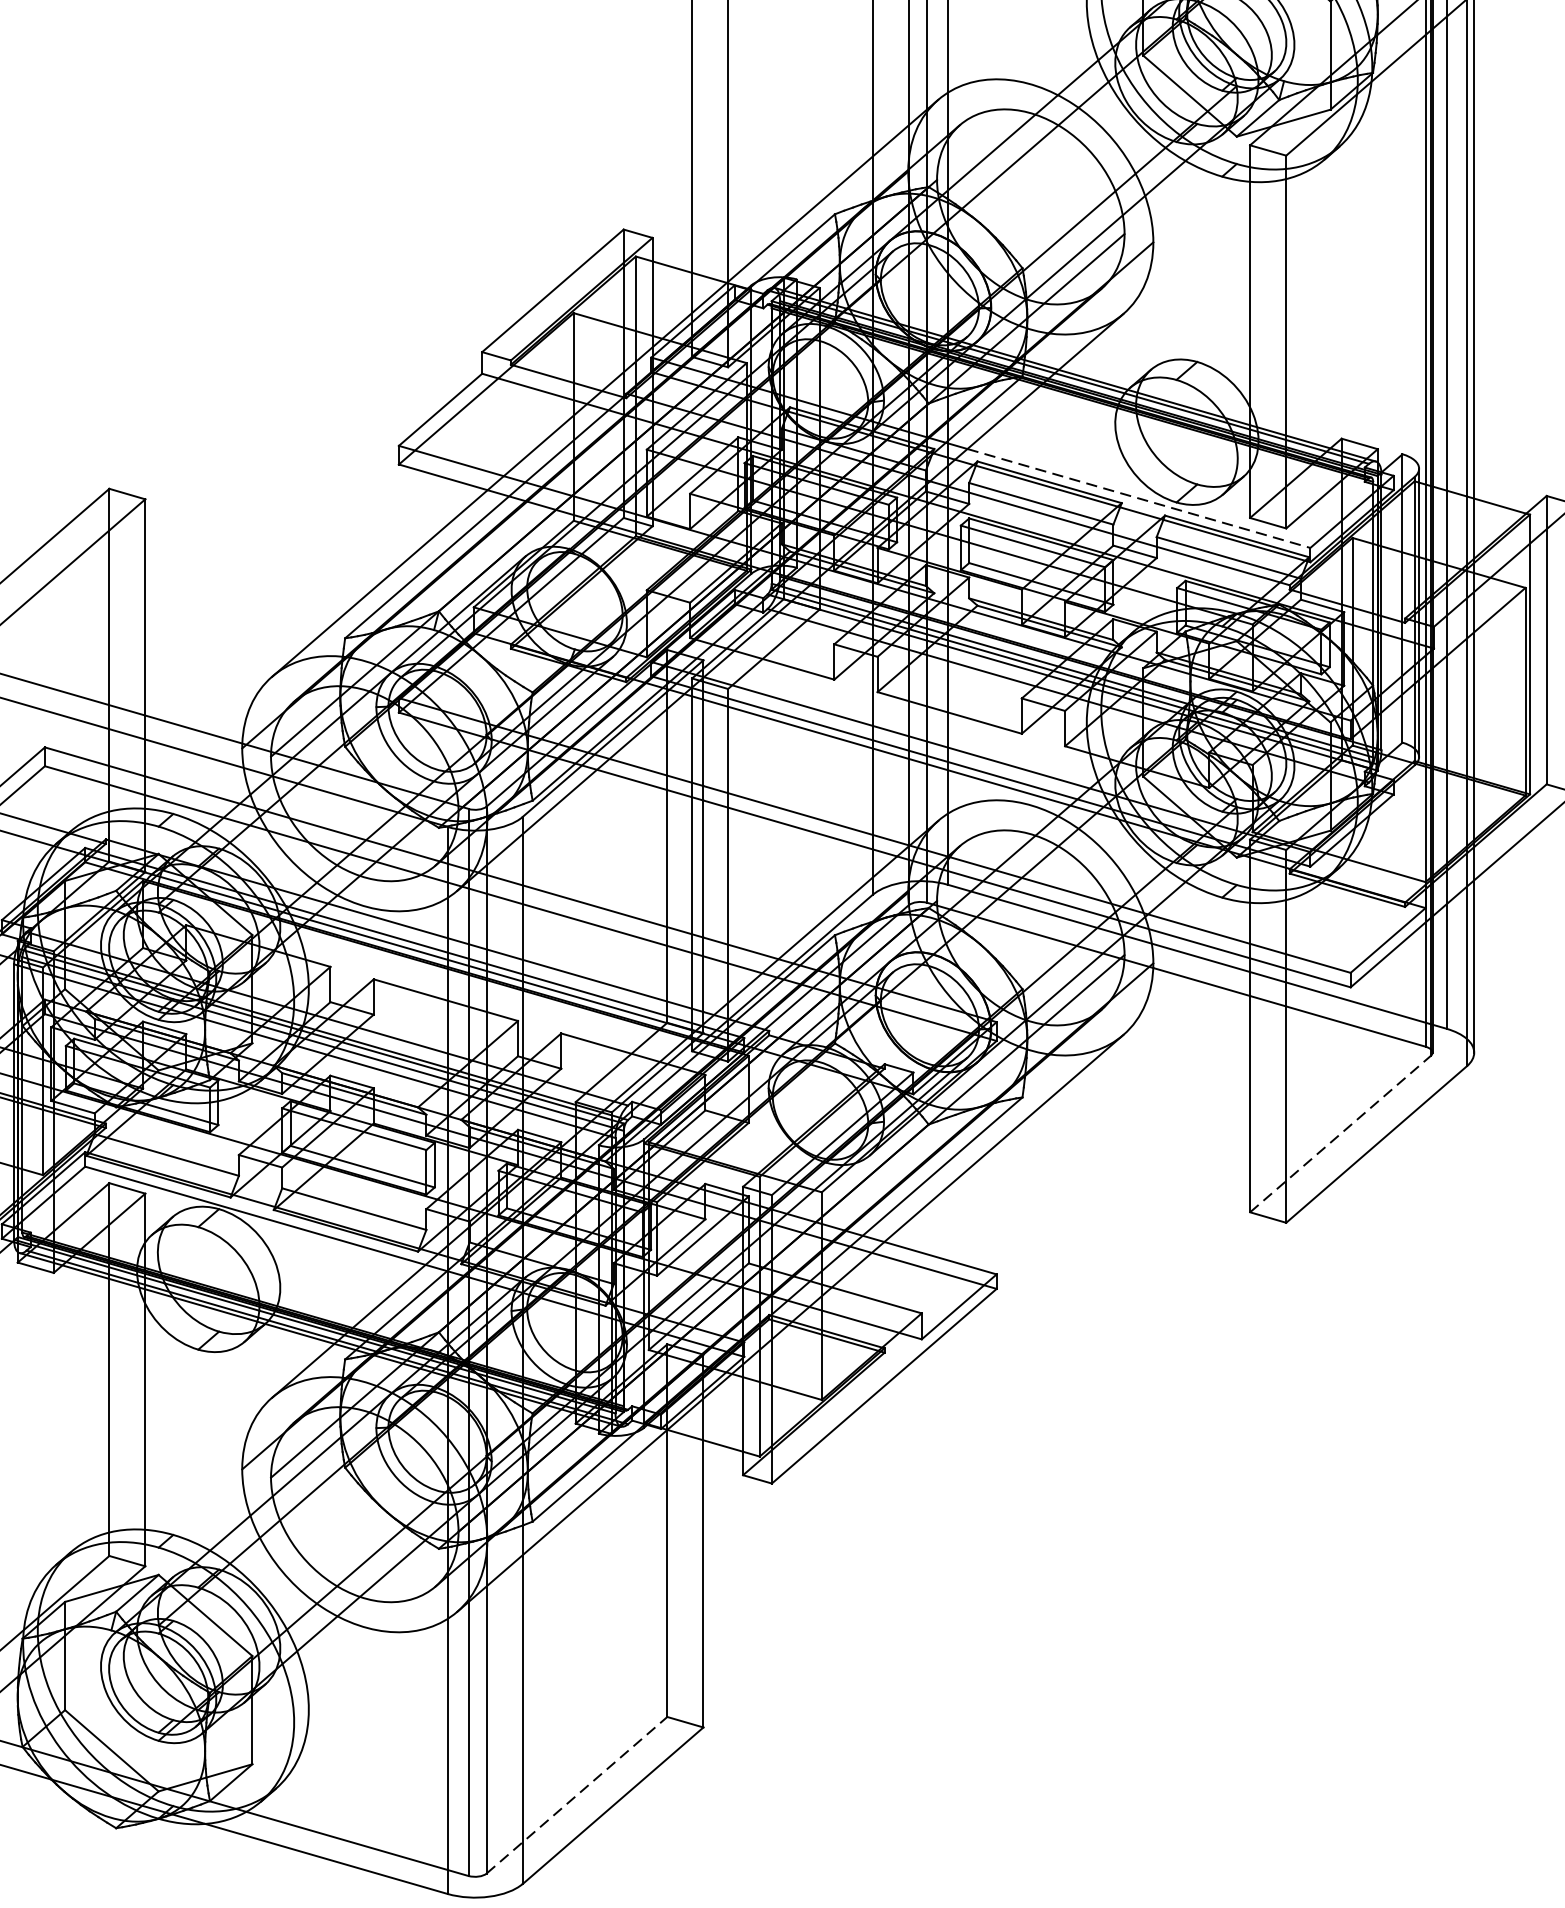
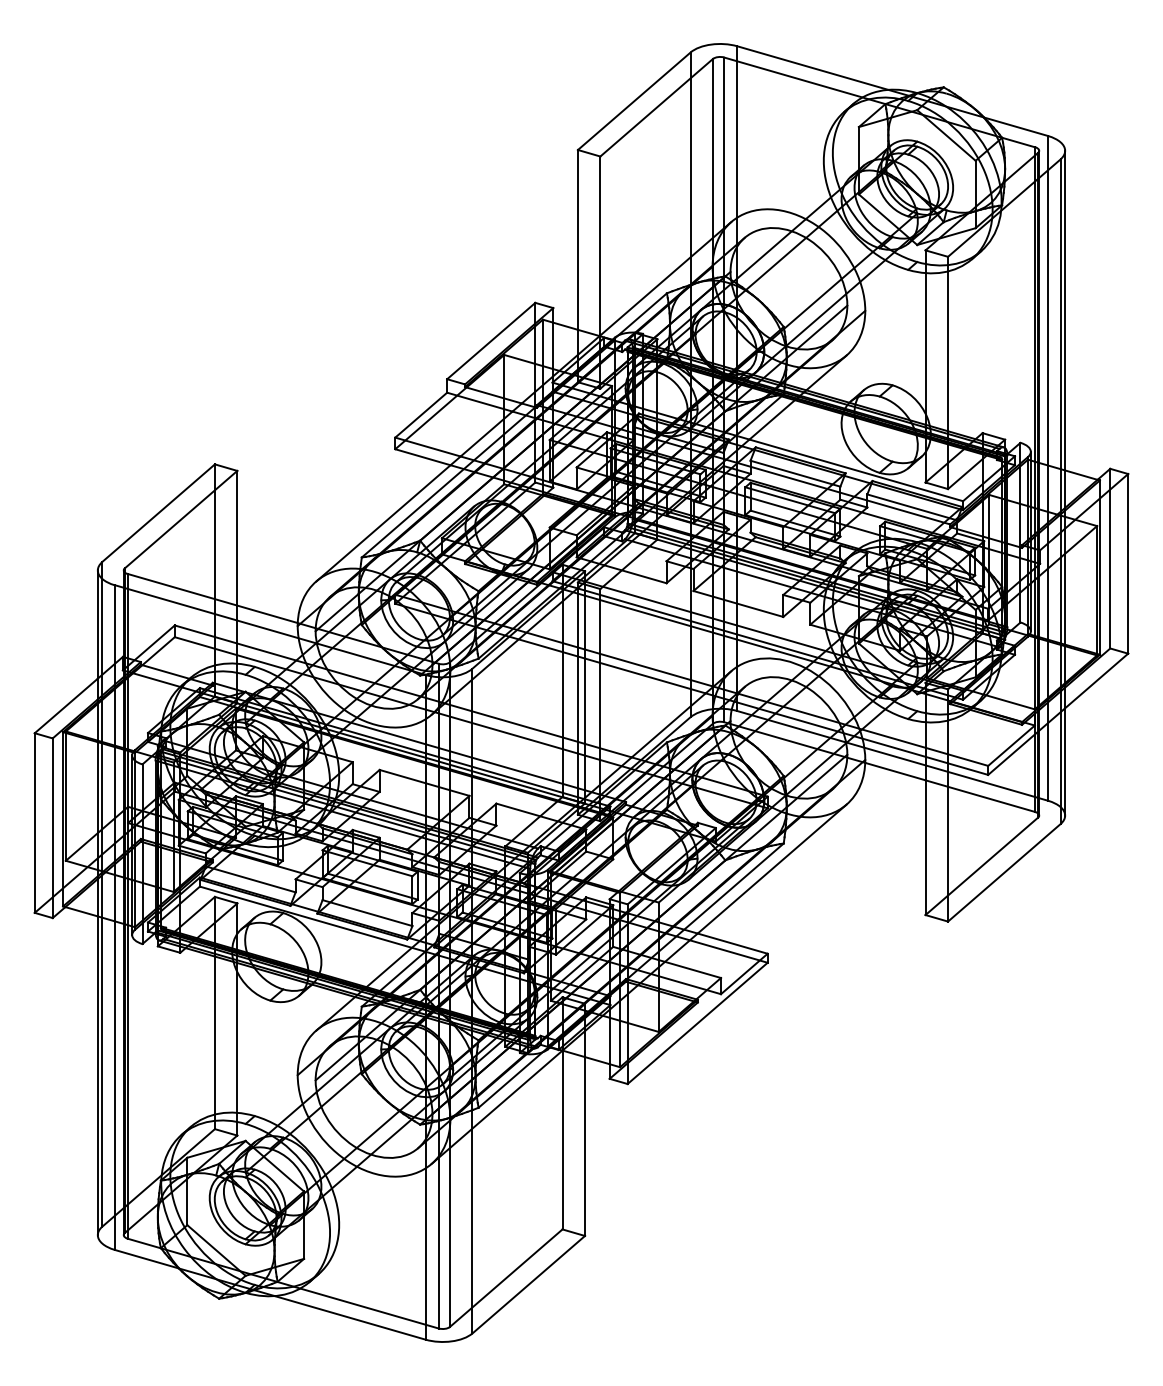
line: (1139, 498) -> (856, 470), dashed -> solid
line: (1341, 1134) -> (982, 866), dashed -> solid
line: (577, 1794) -> (506, 1277), dashed -> solid

